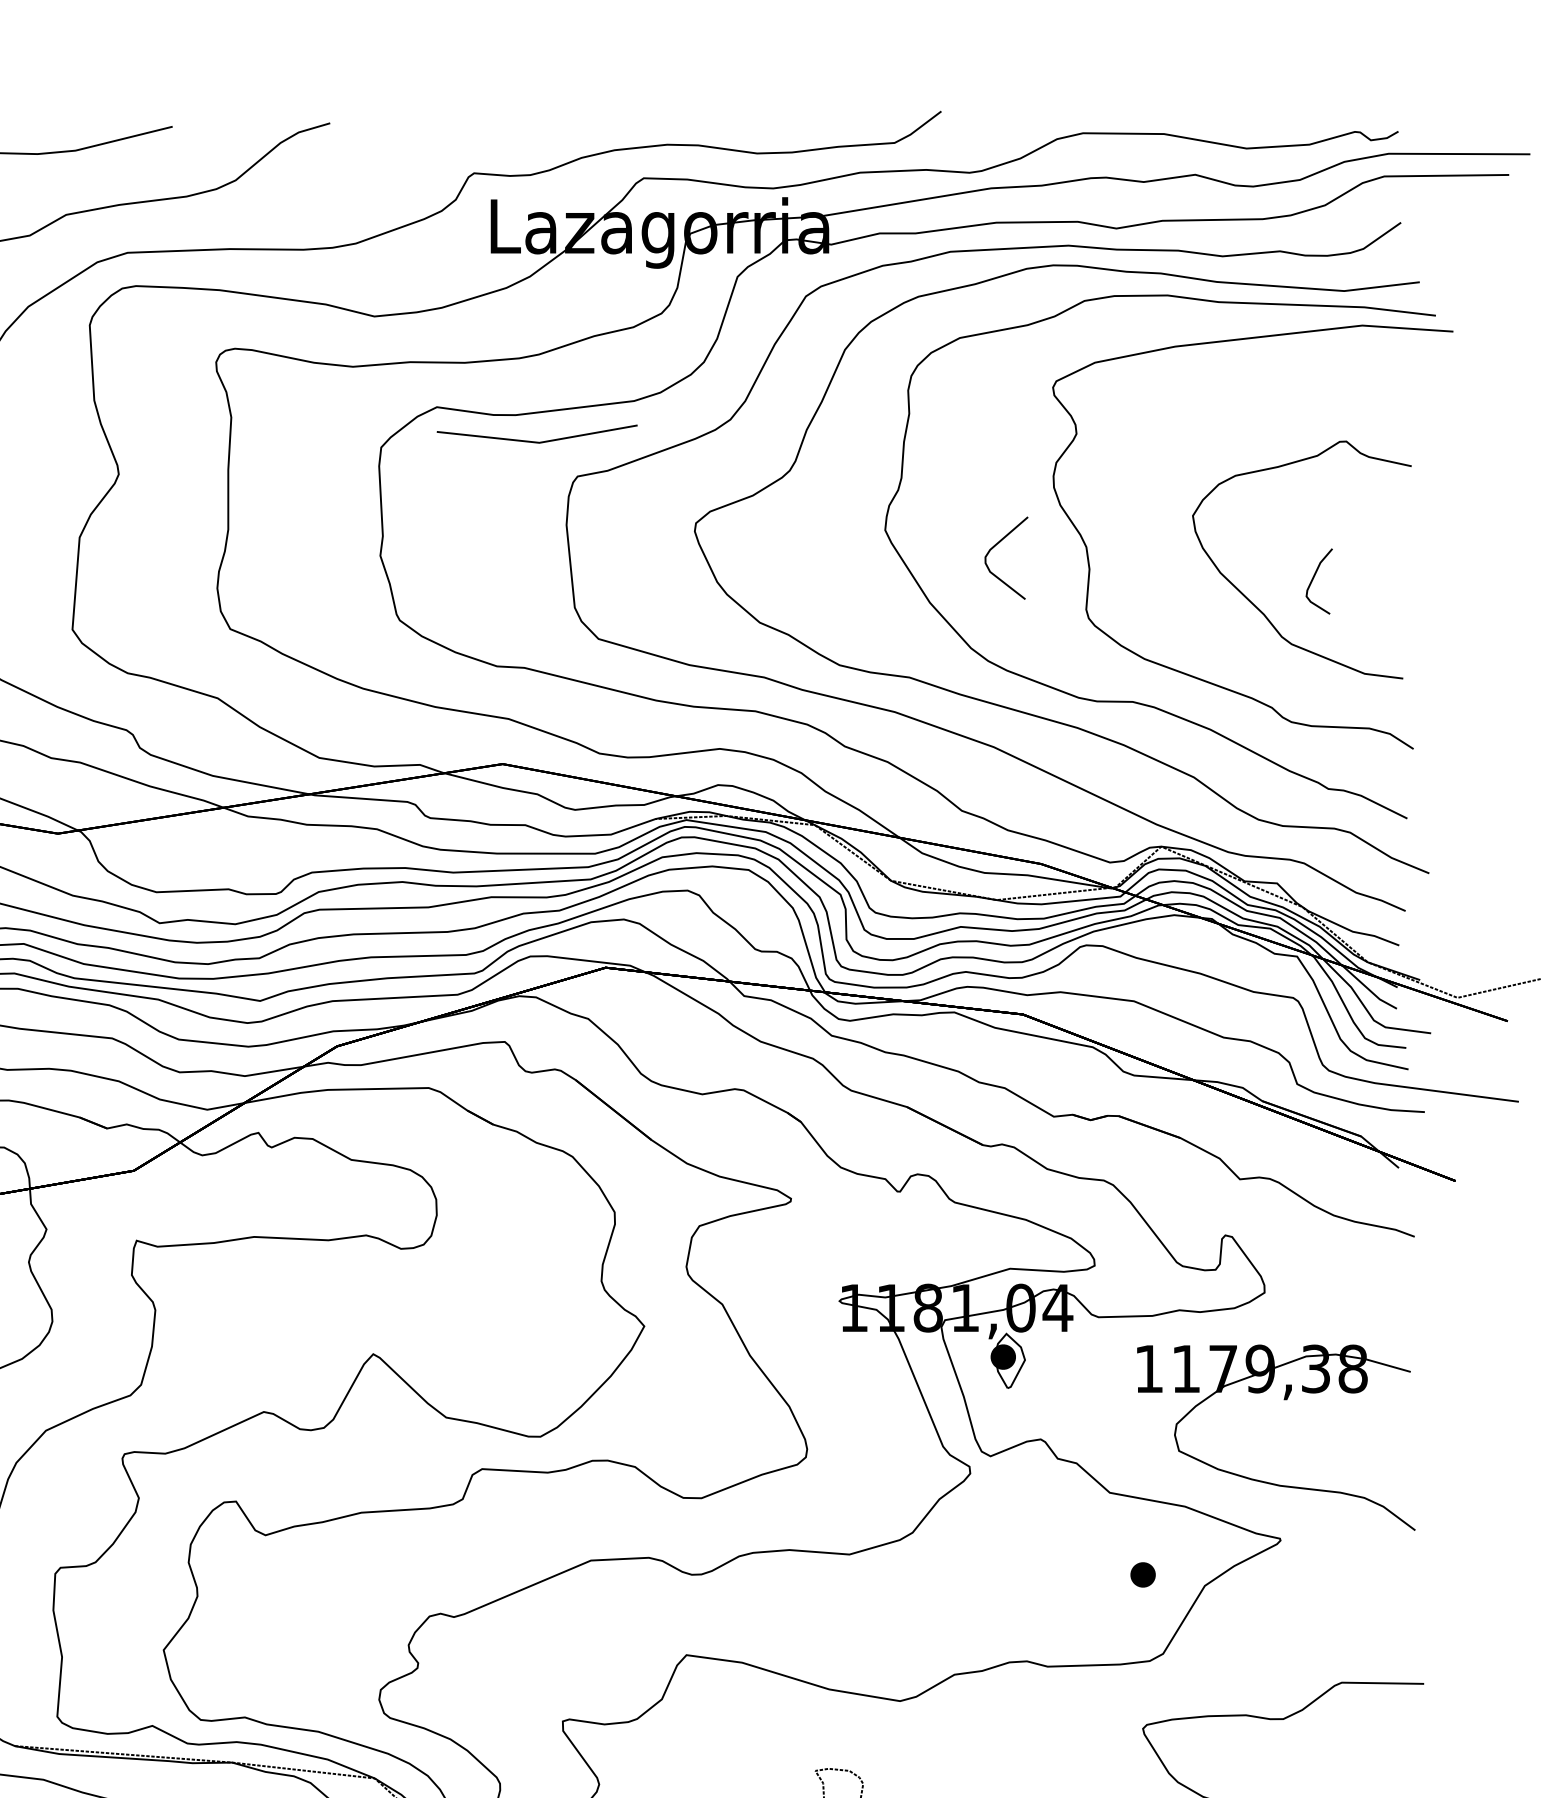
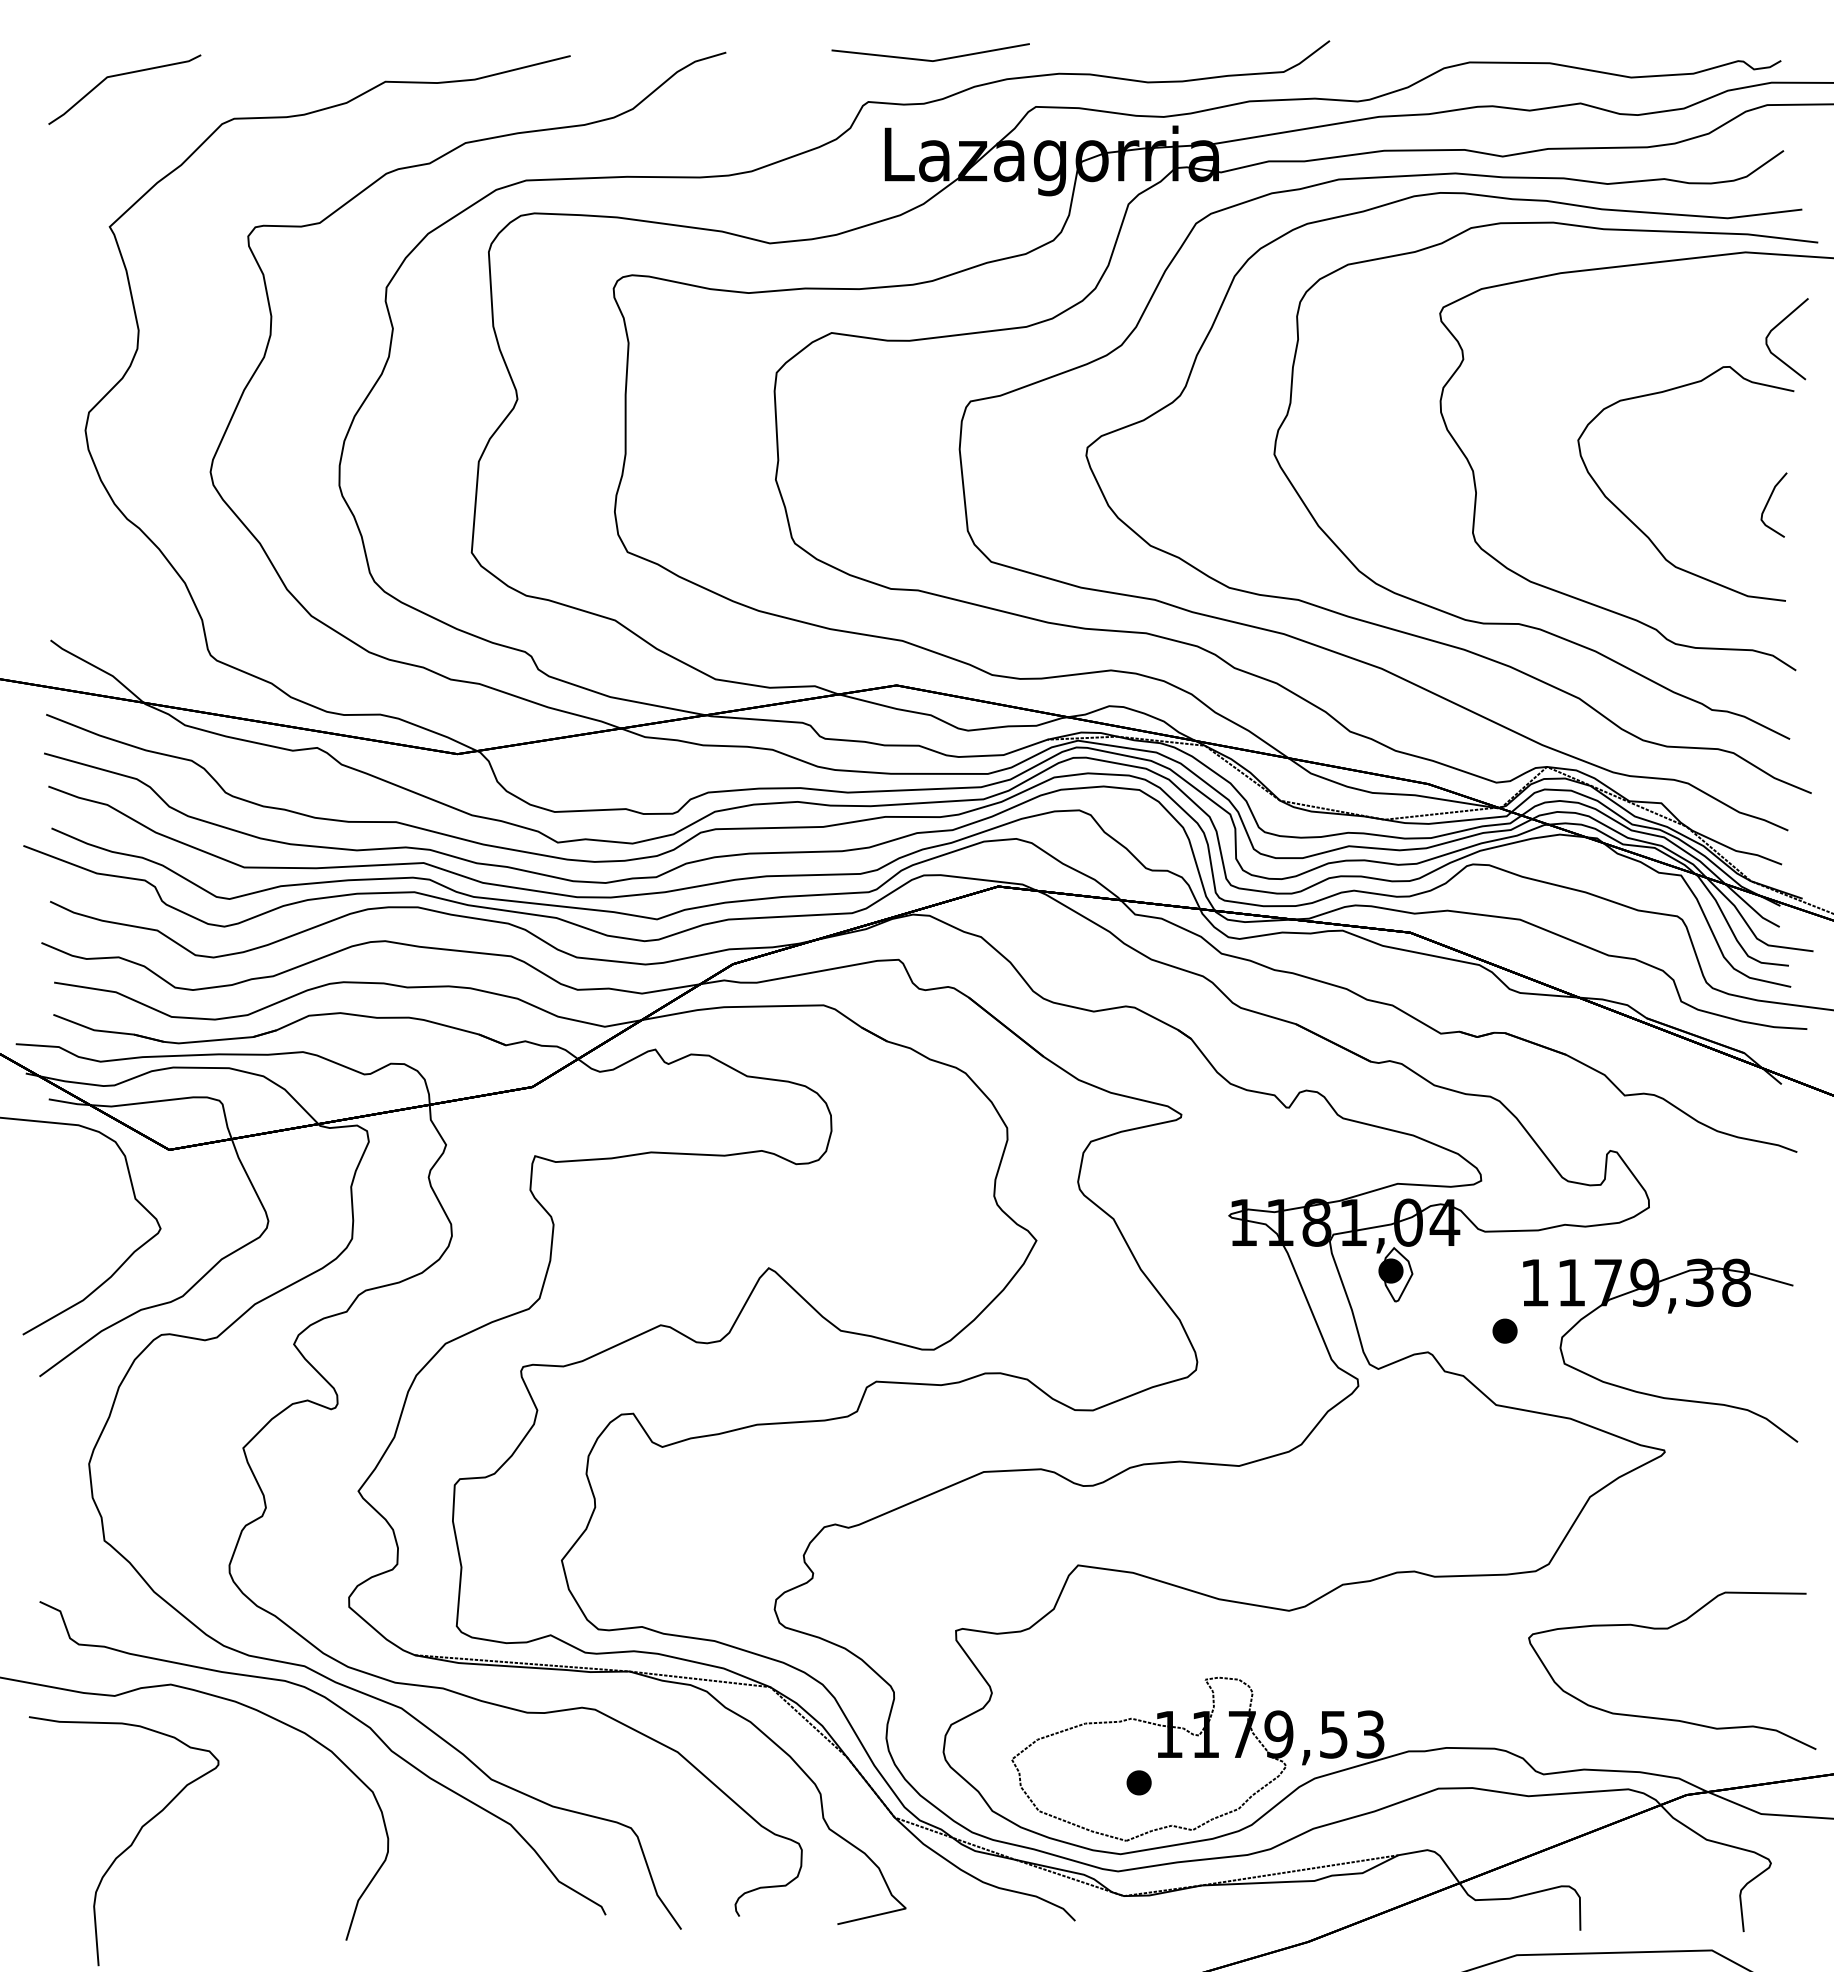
line: (536, 441) -> (929, 59), moved
curve: (994, 547) -> (1775, 328), moved
curve: (1314, 577) -> (1769, 501), moved
part: (1142, 1574) -> (1504, 1330), moved

